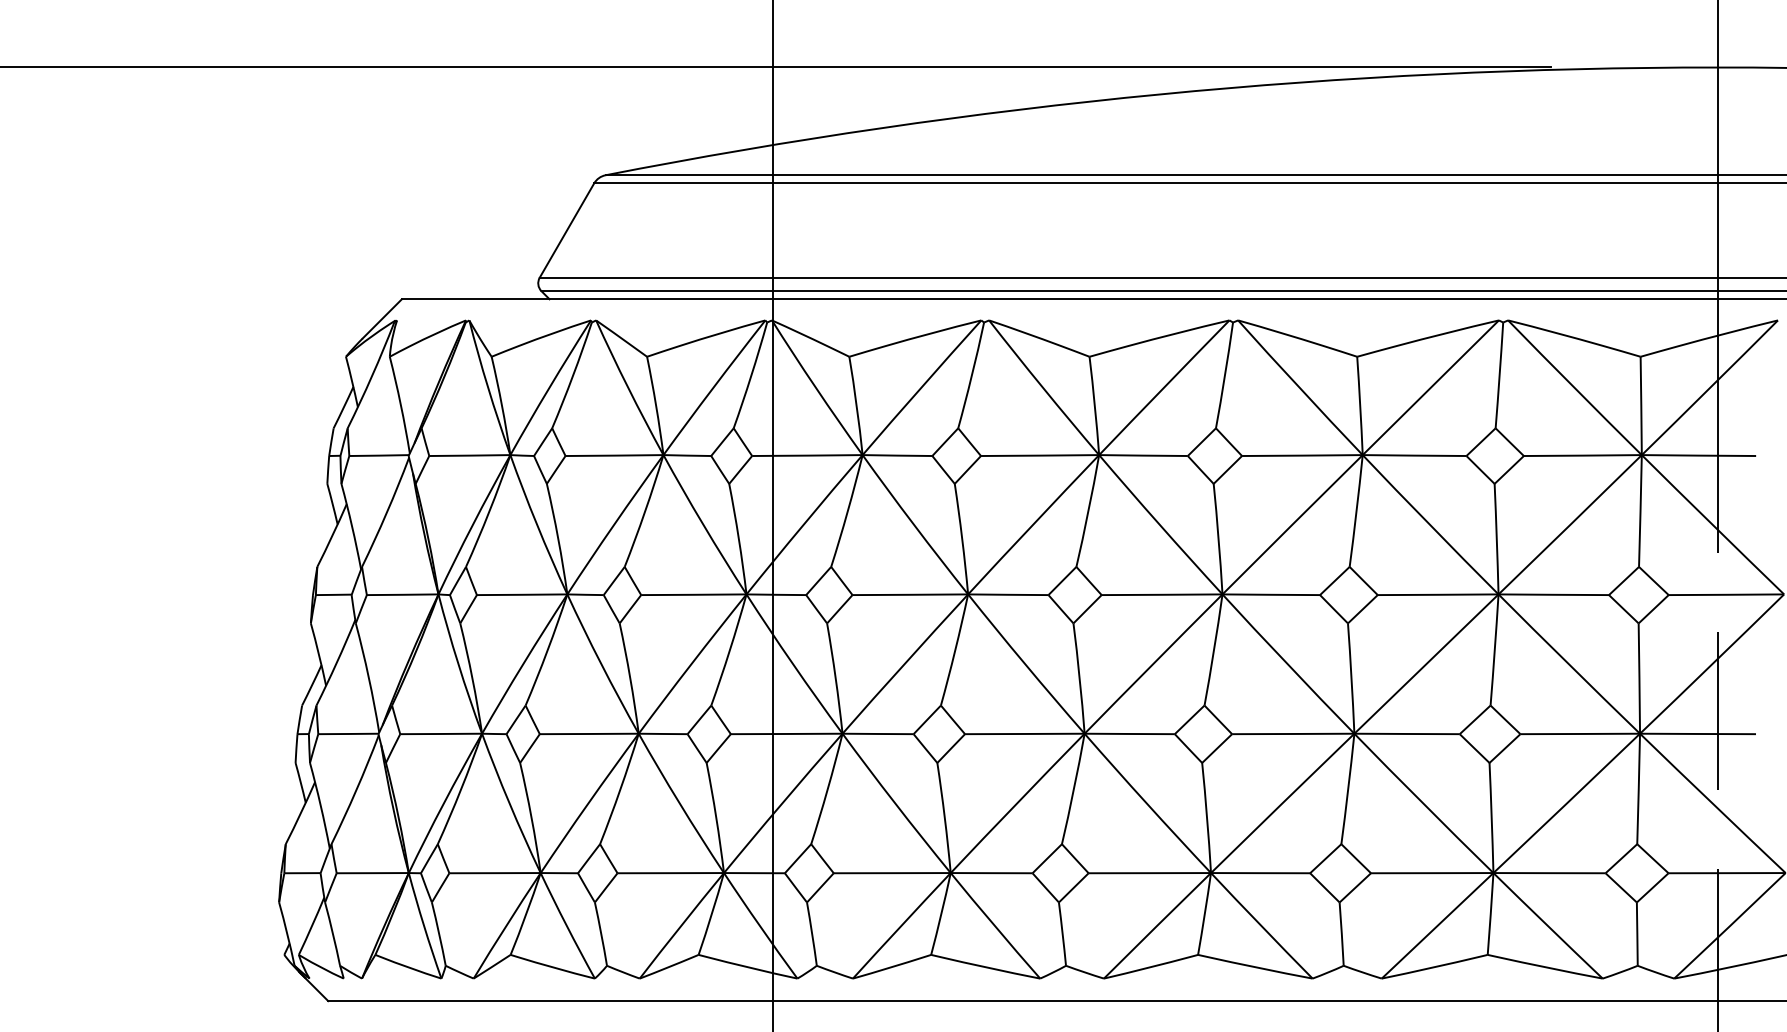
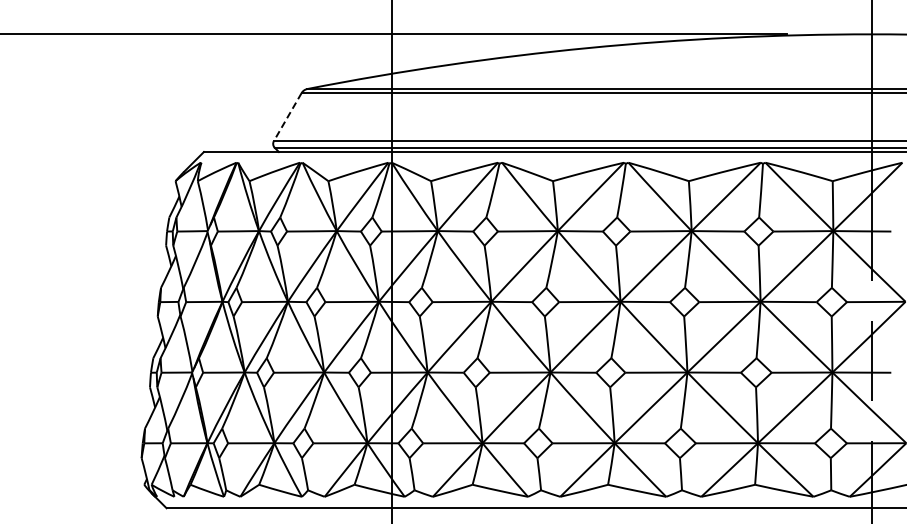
line: (566, 231) -> (287, 117), solid -> dashed

